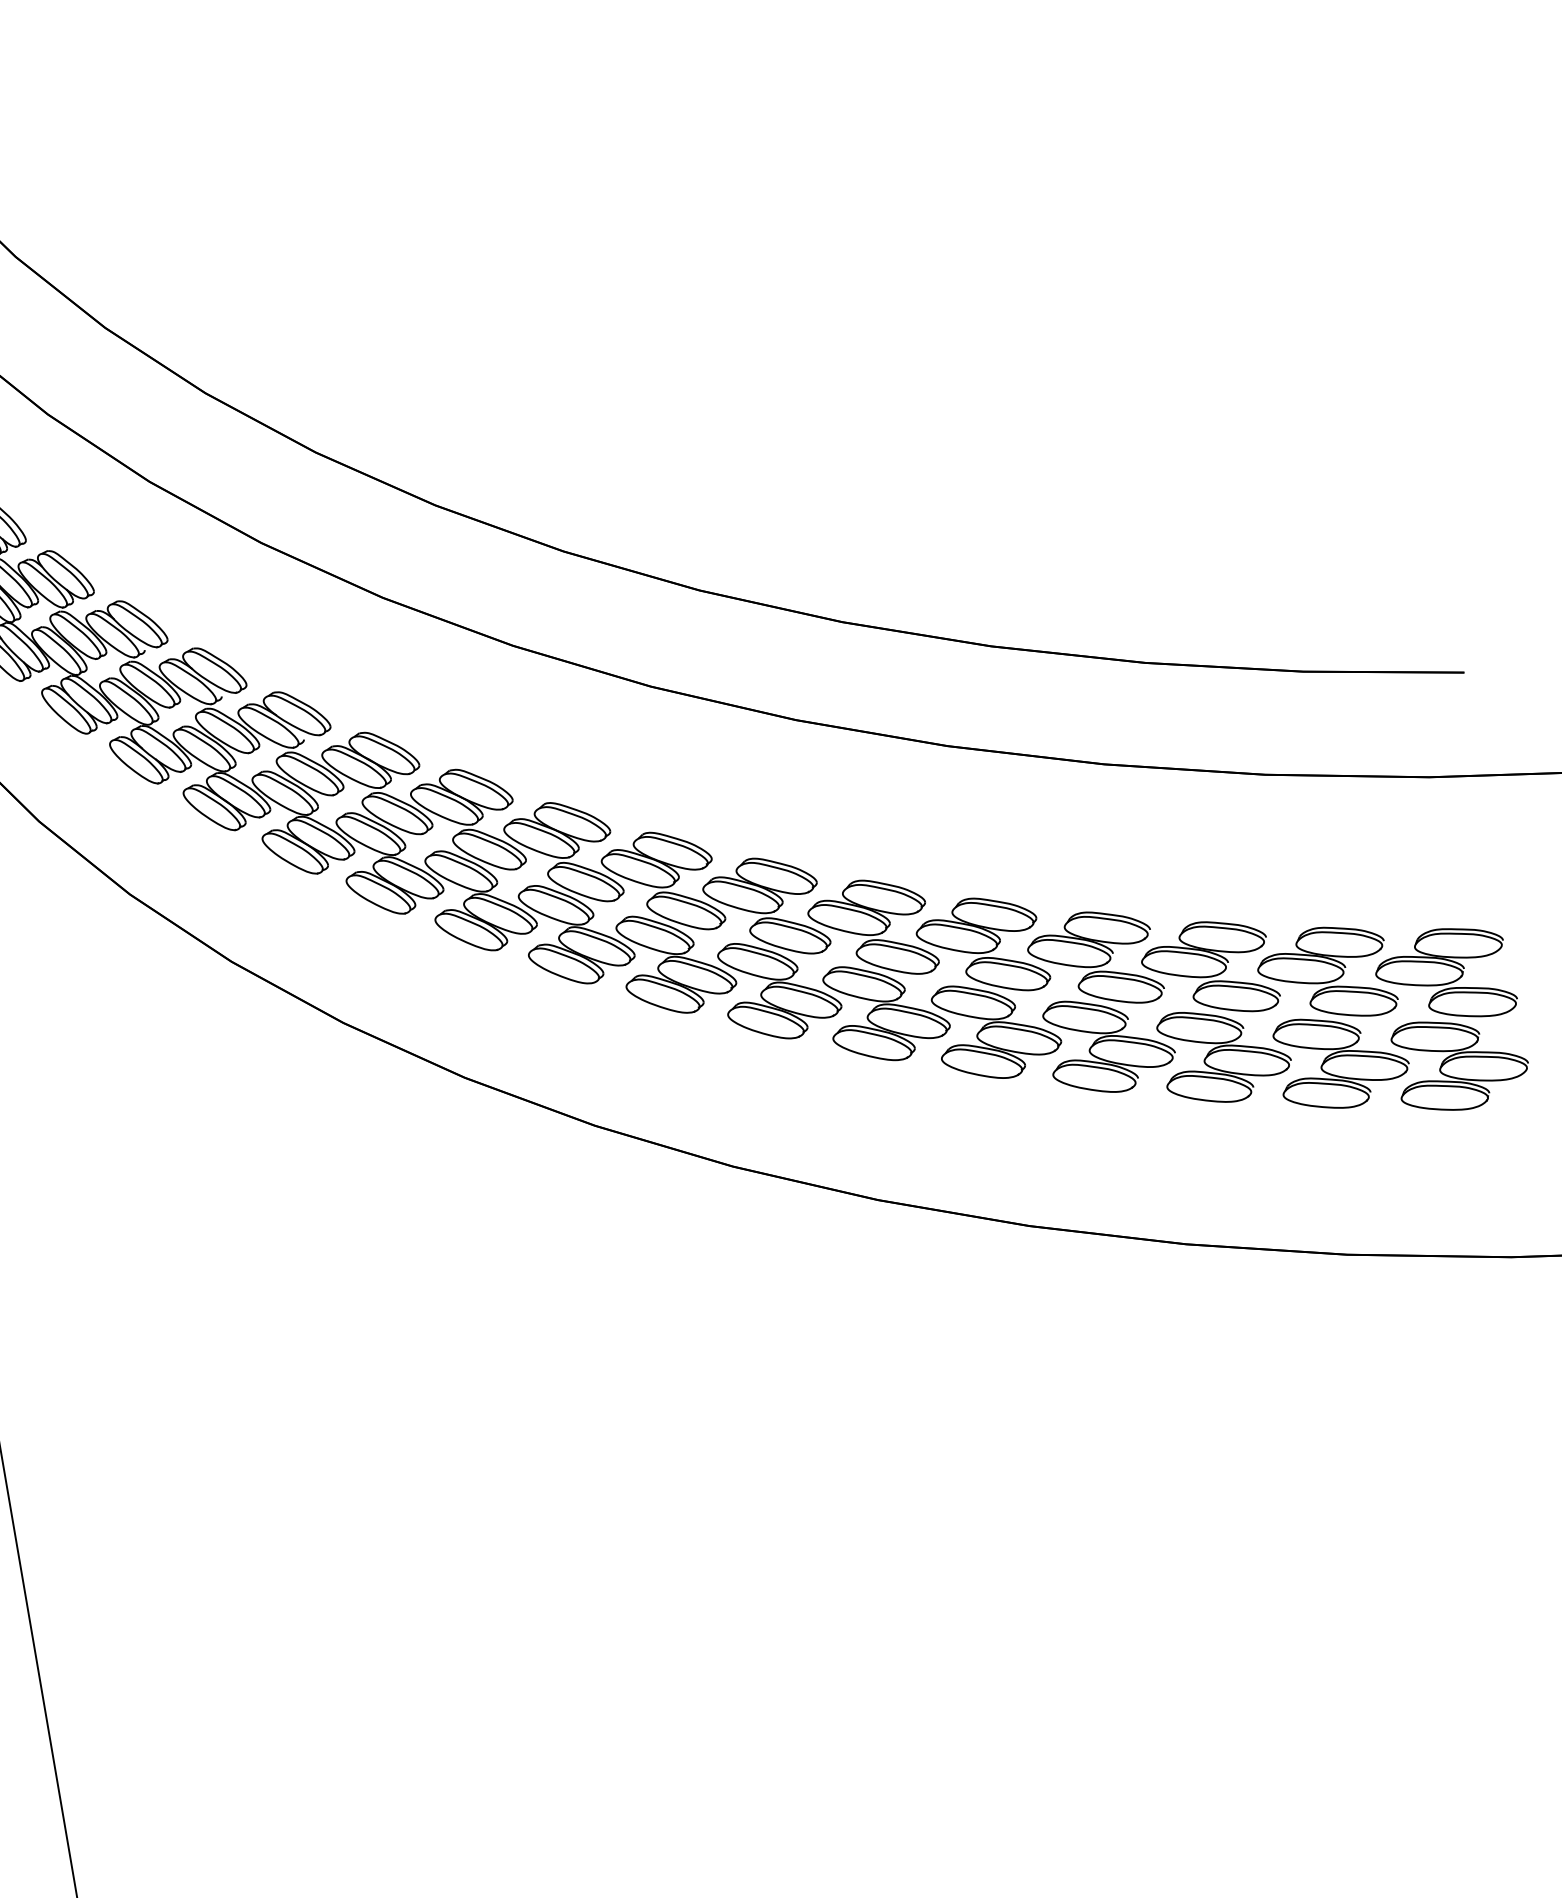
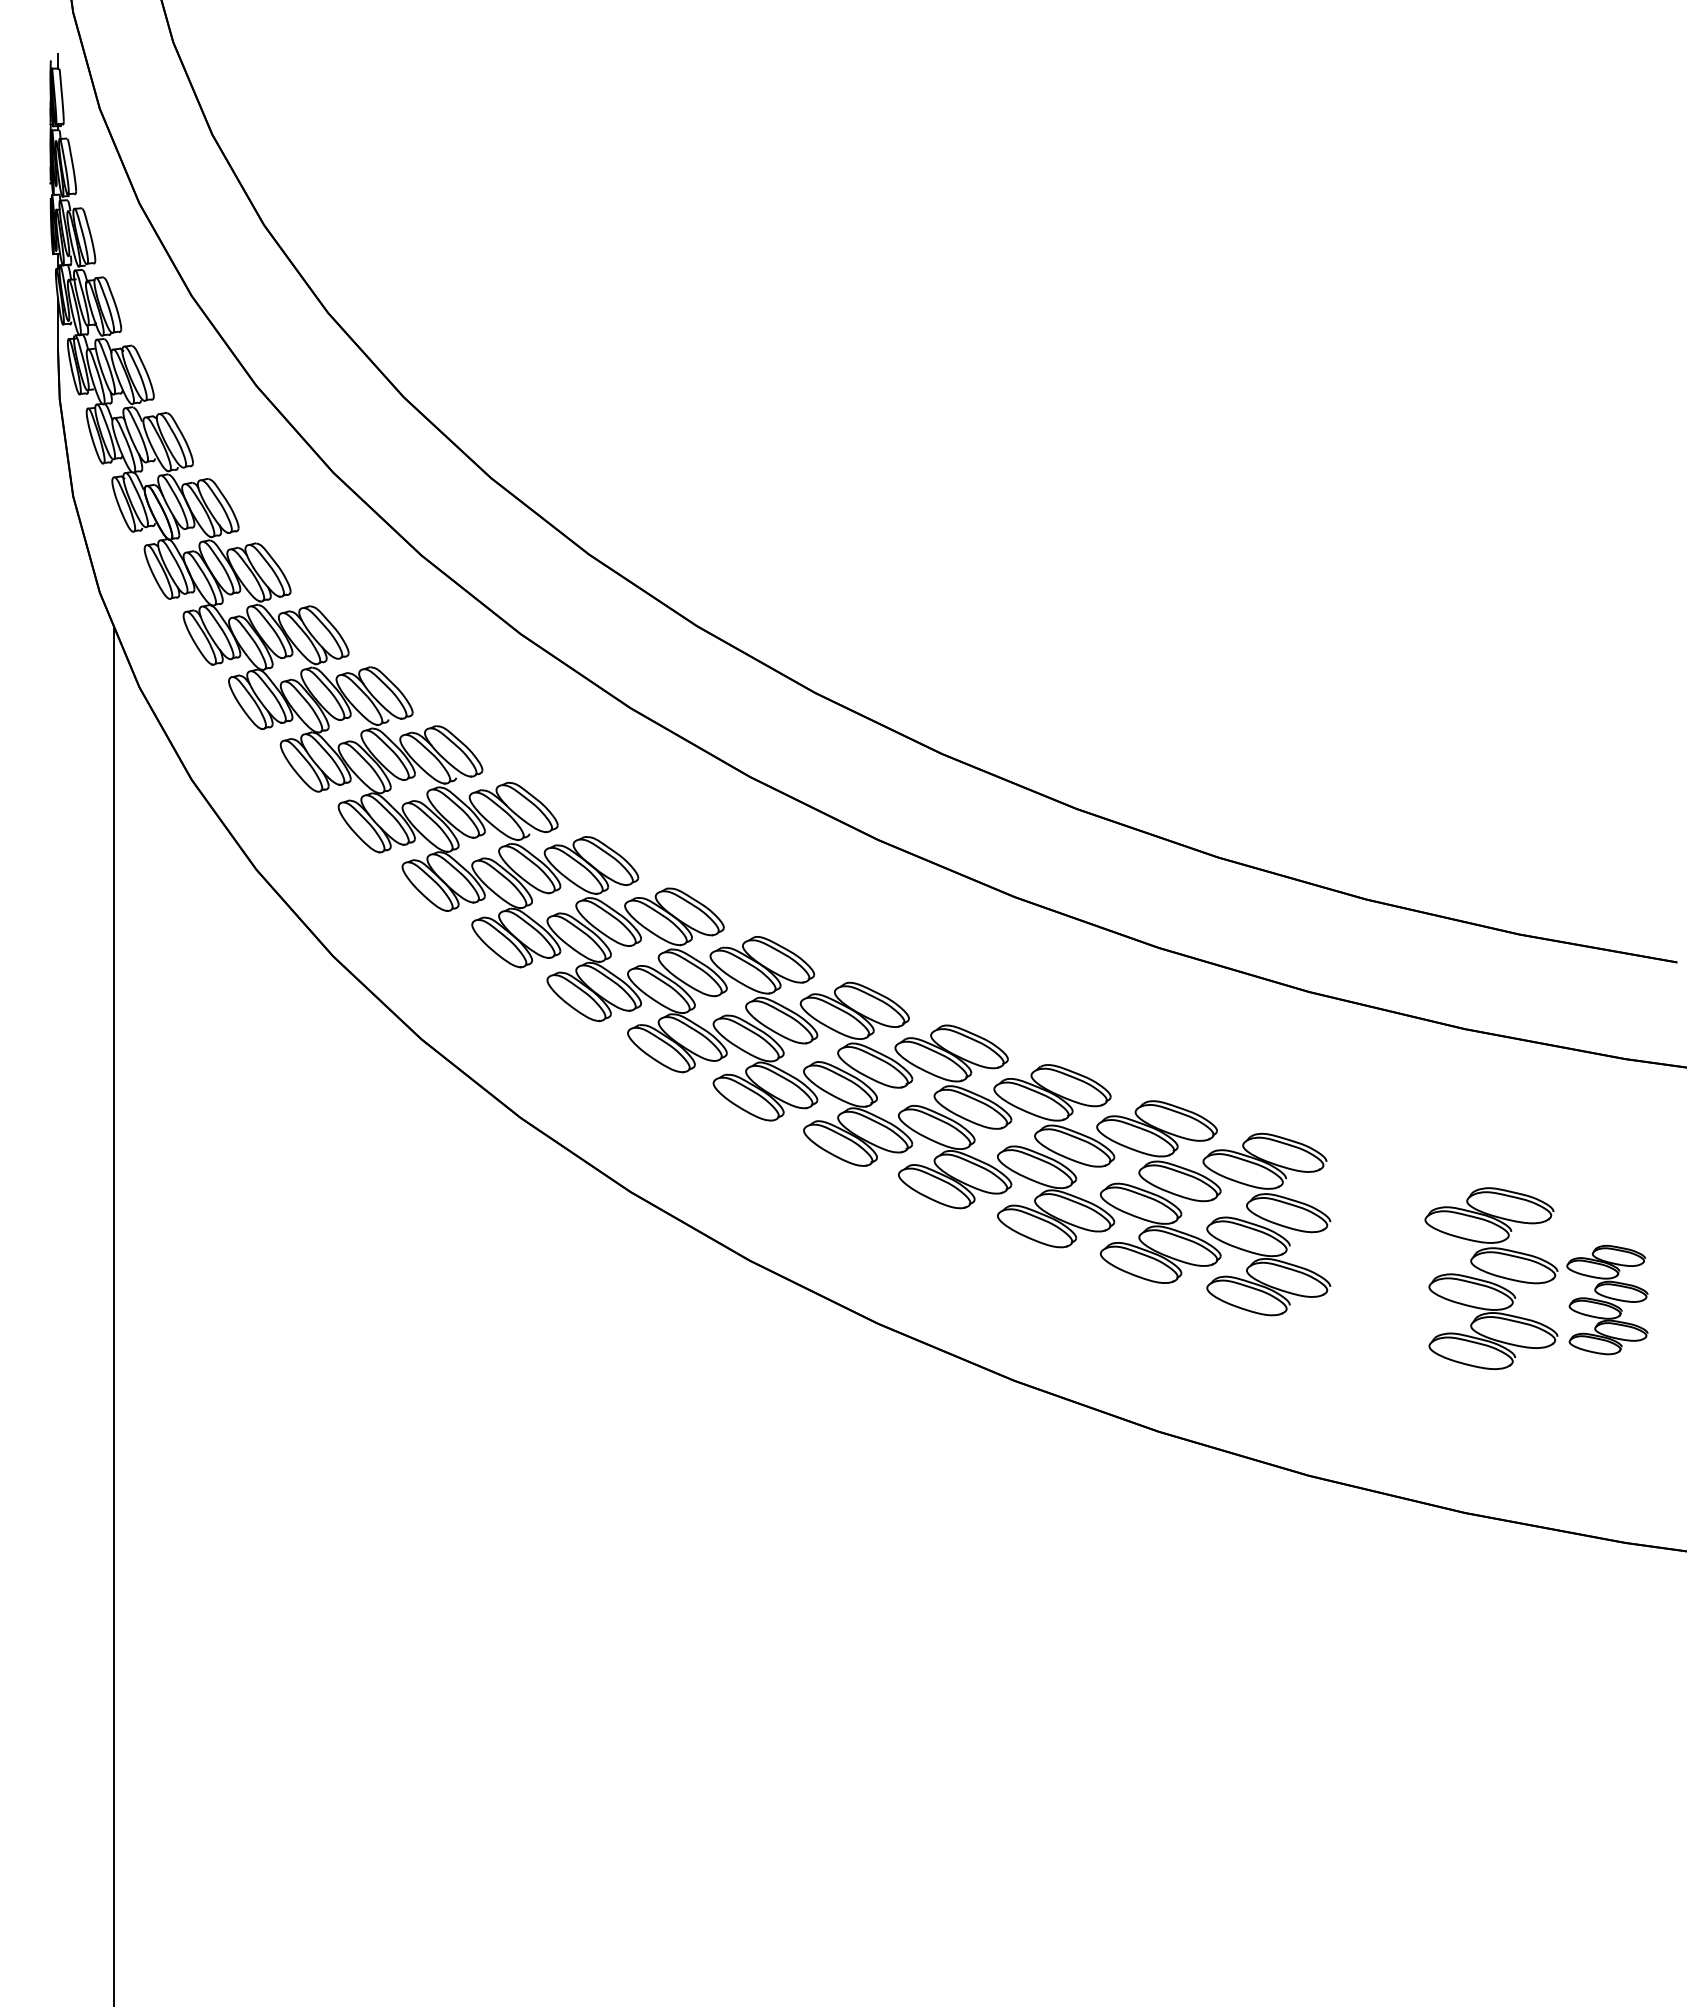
part: (1216, 1012) -> (1377, 1253), removed
part: (1452, 1018) -> (1607, 1299), size x0.6

